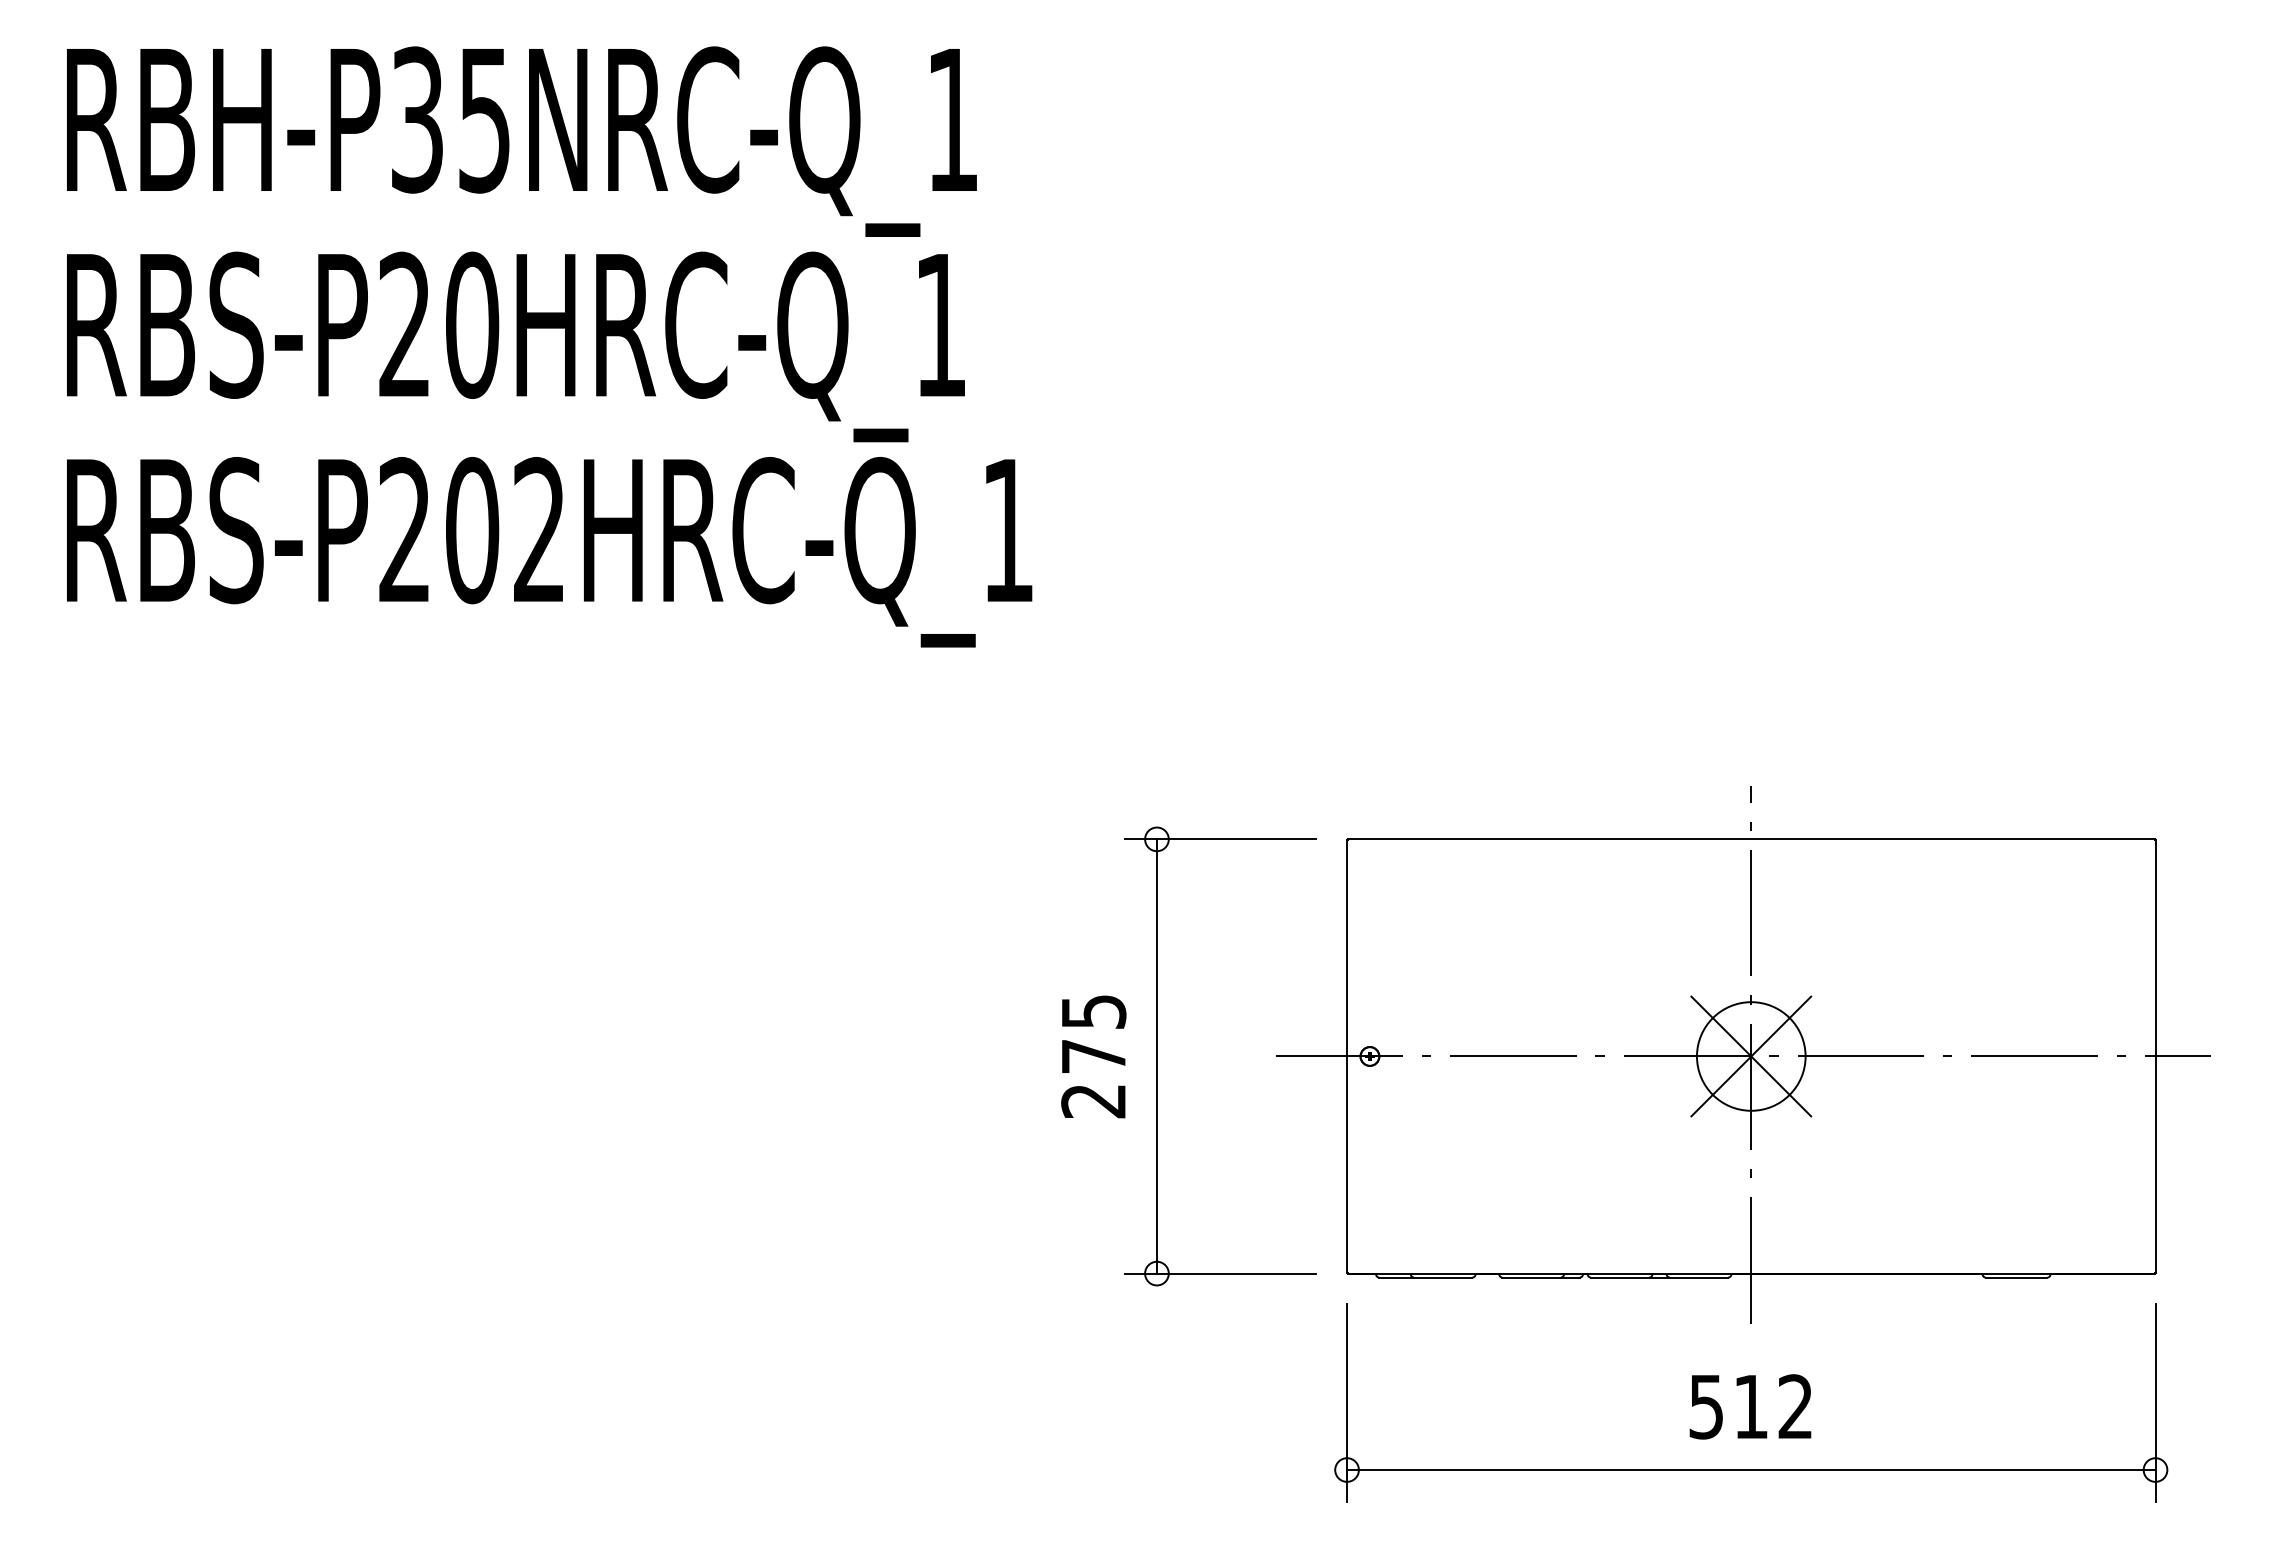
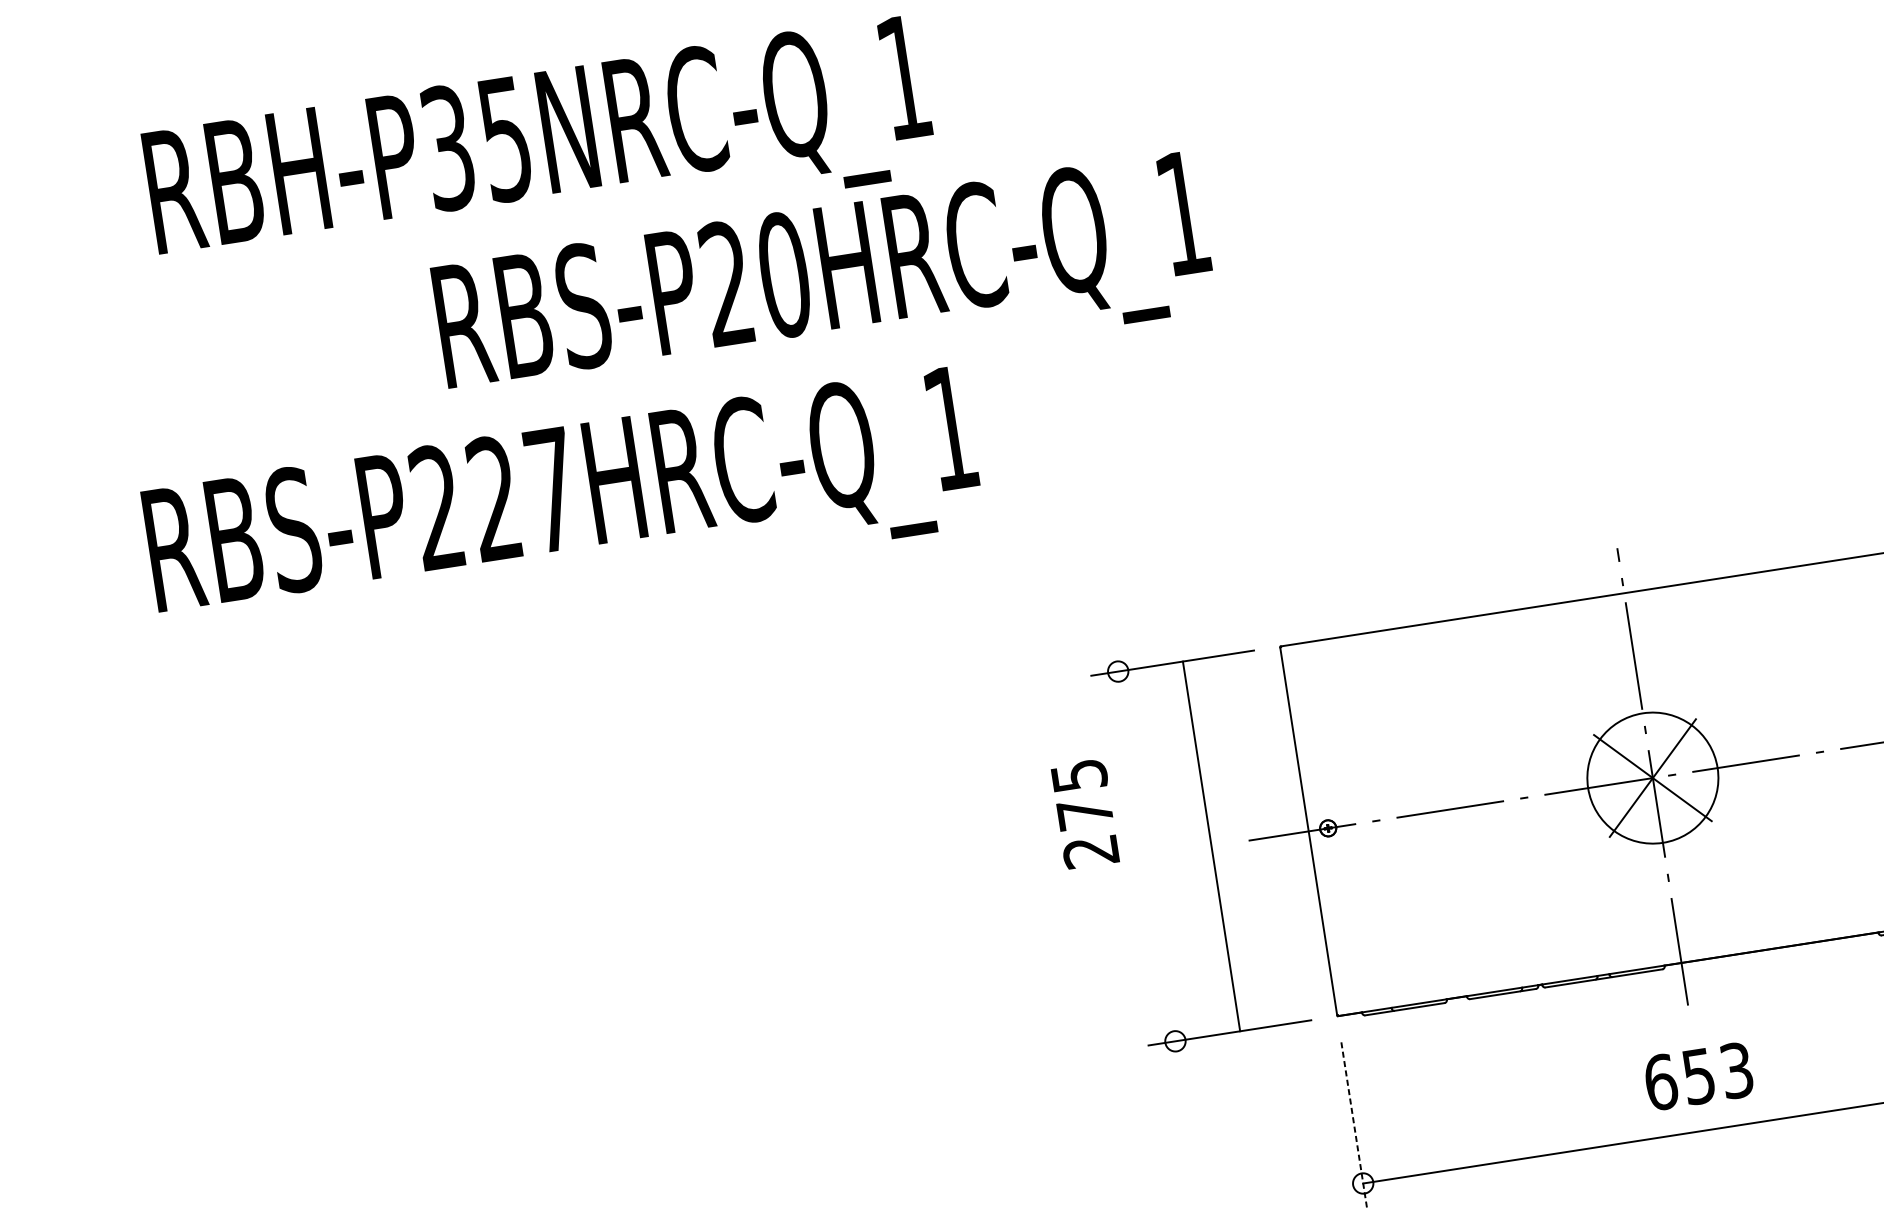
text: (521, 141) -> (539, 152), moved
text: (515, 346) -> (823, 287), moved
text: (505, 530) -> (522, 494), RBS-P202HRC-Q_1 -> RBS-P227HRC-Q_1
text: (1093, 1056) -> (1084, 813), moved
line: (1156, 1056) -> (1211, 846), moved
circle: (1750, 1056) -> (1652, 778), size x1.4
line: (1347, 1402) -> (1354, 1125), solid -> dashed
text: (1750, 1406) -> (1698, 1076), 512 -> 653

